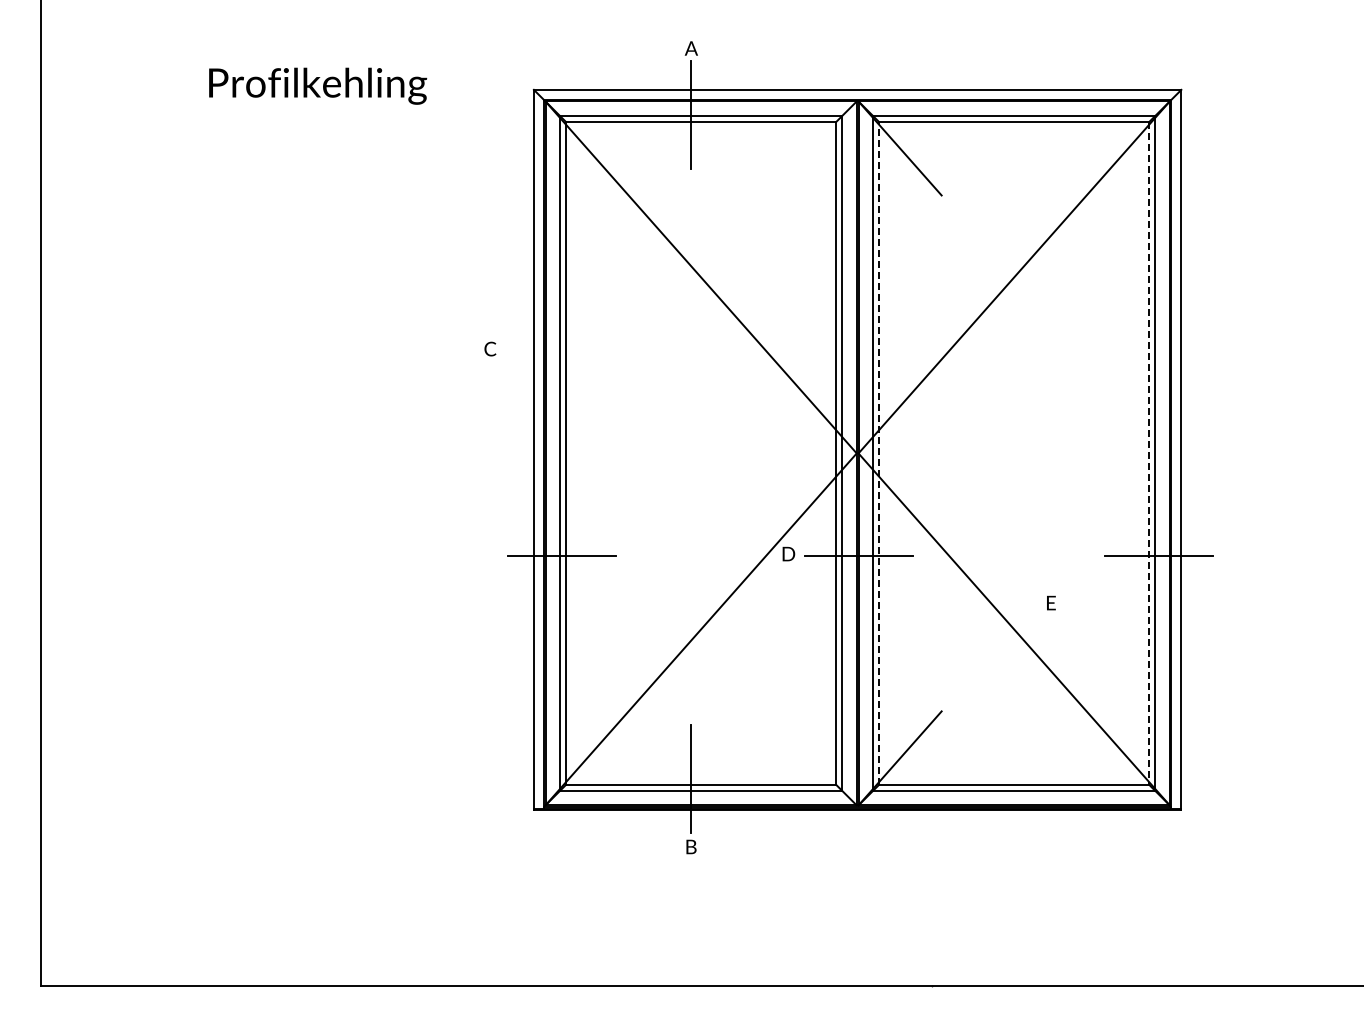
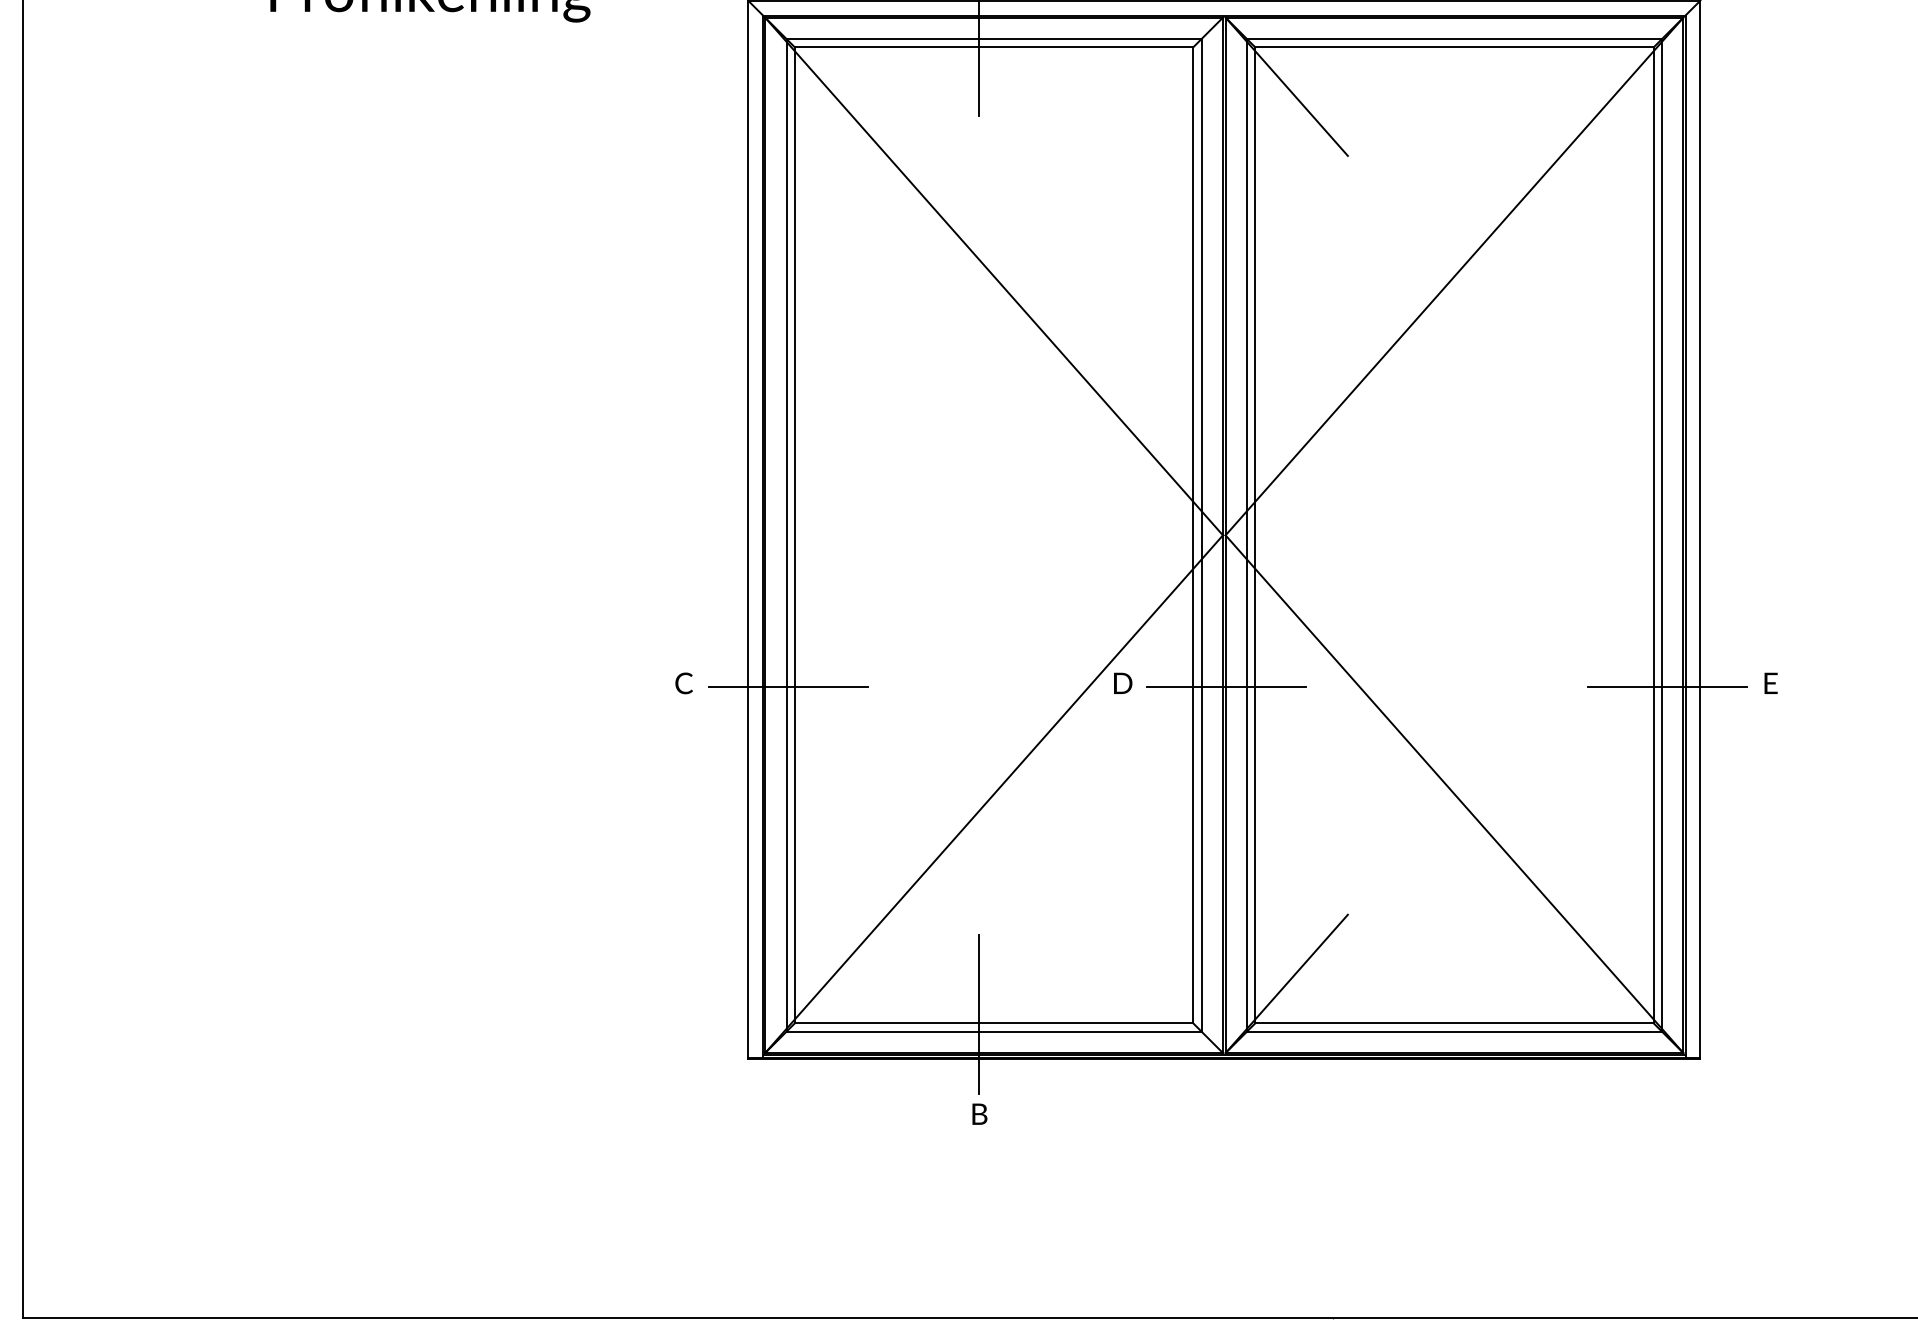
text: (490, 348) -> (684, 682), moved
line: (878, 453) -> (1254, 535), dashed -> solid
line: (1149, 453) -> (1653, 535), dashed -> solid
text: (1051, 602) -> (1771, 682), moved

